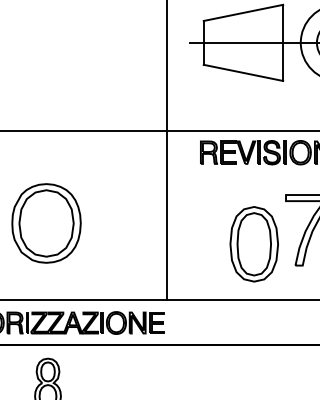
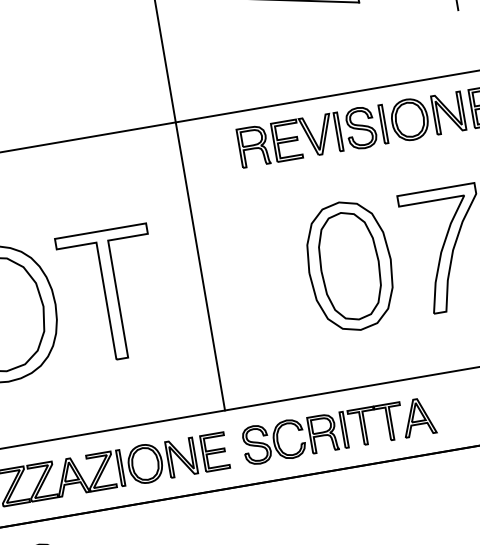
part: (113, 223) -> (111, 295), added
part: (253, 244) -> (348, 266), moved
part: (229, 322) -> (338, 430), added

